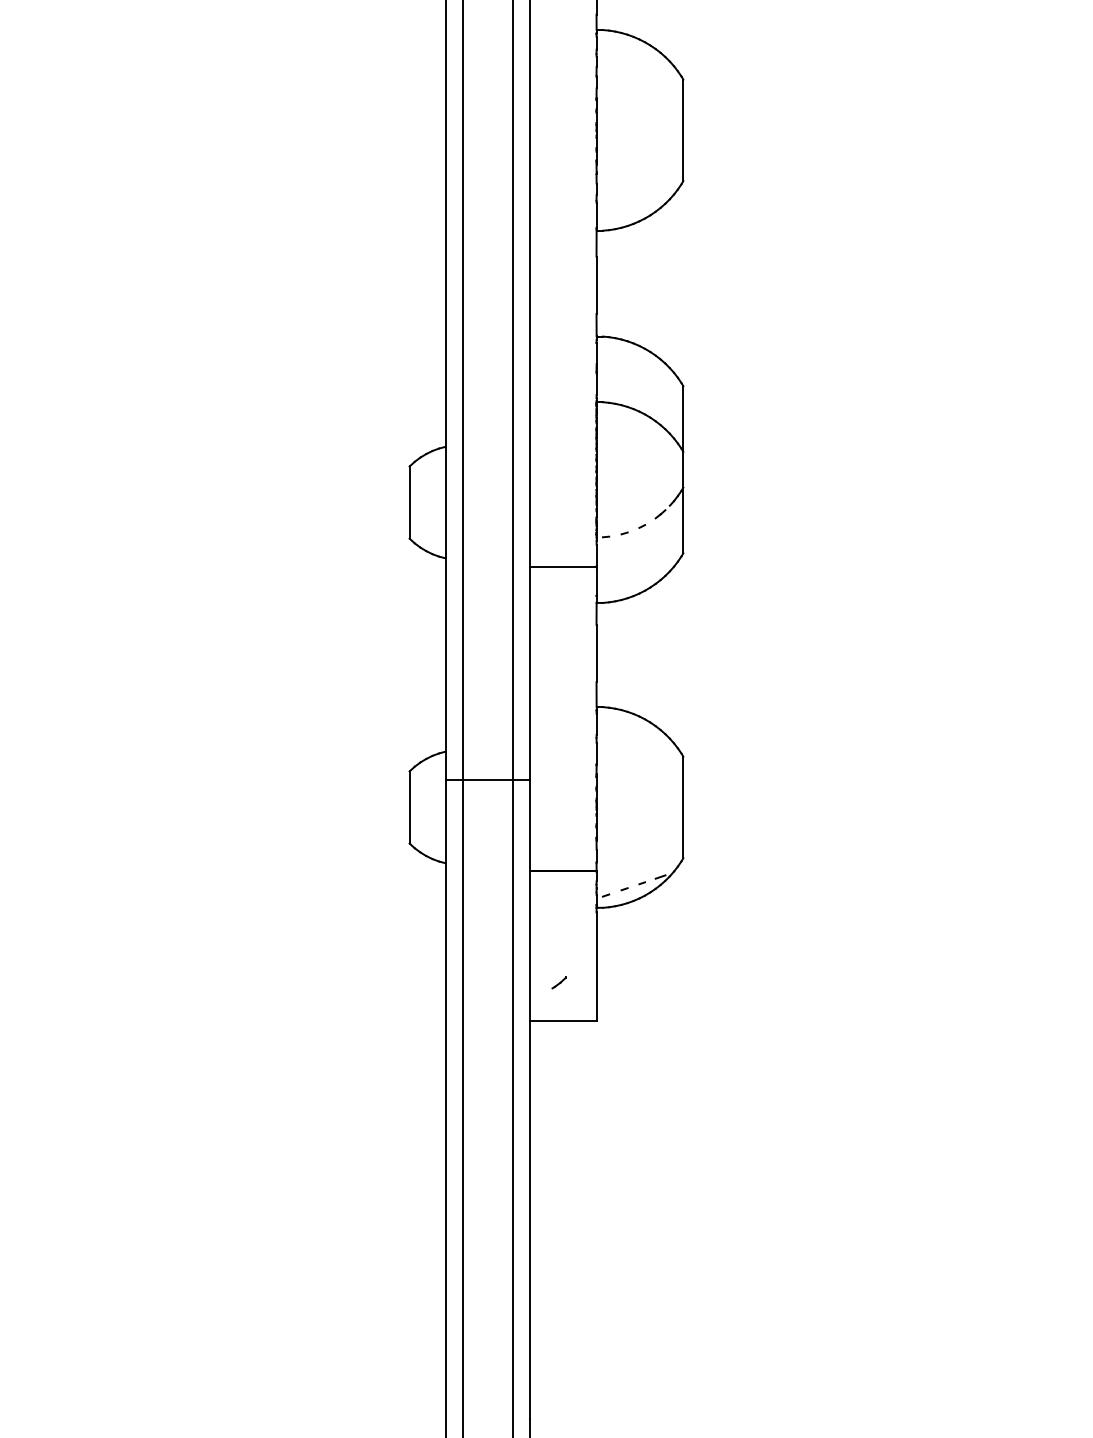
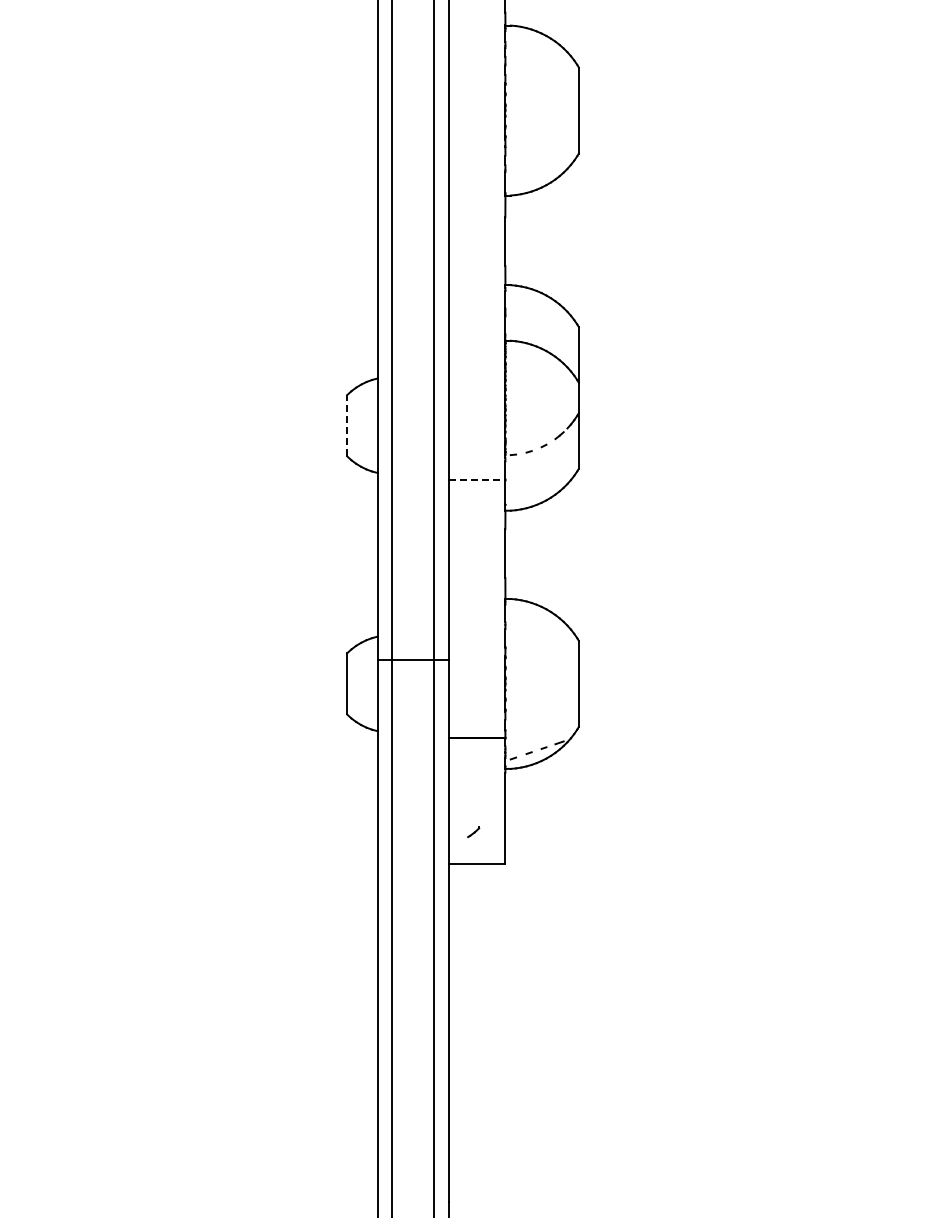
line: (410, 502) -> (347, 425), solid -> dashed
line: (563, 567) -> (477, 480), solid -> dashed

